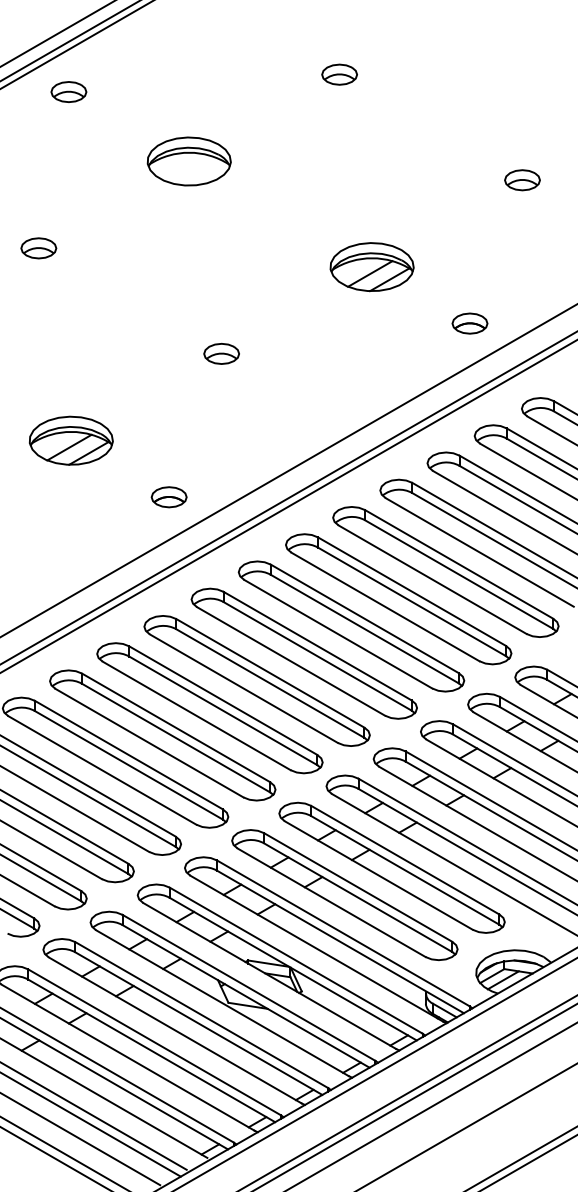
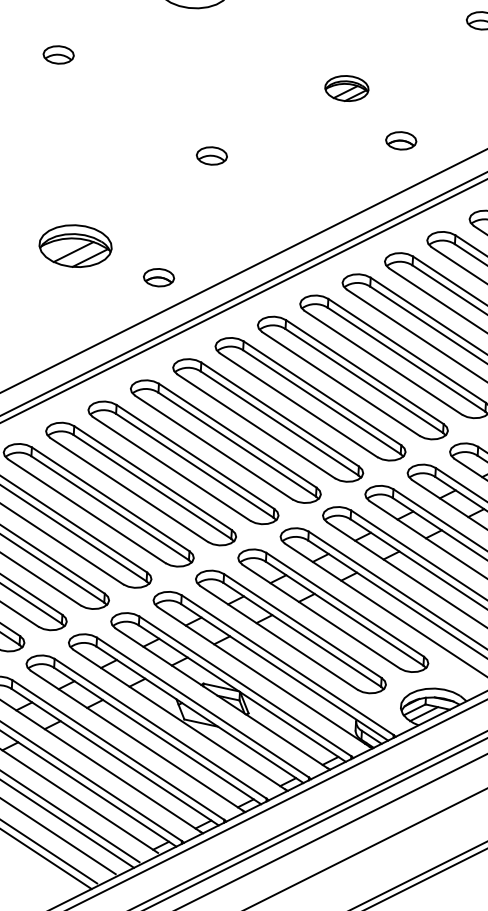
part: (371, 267) -> (346, 88), size x0.6
part: (469, 323) -> (400, 140), moved
part: (70, 440) -> (74, 245), moved

